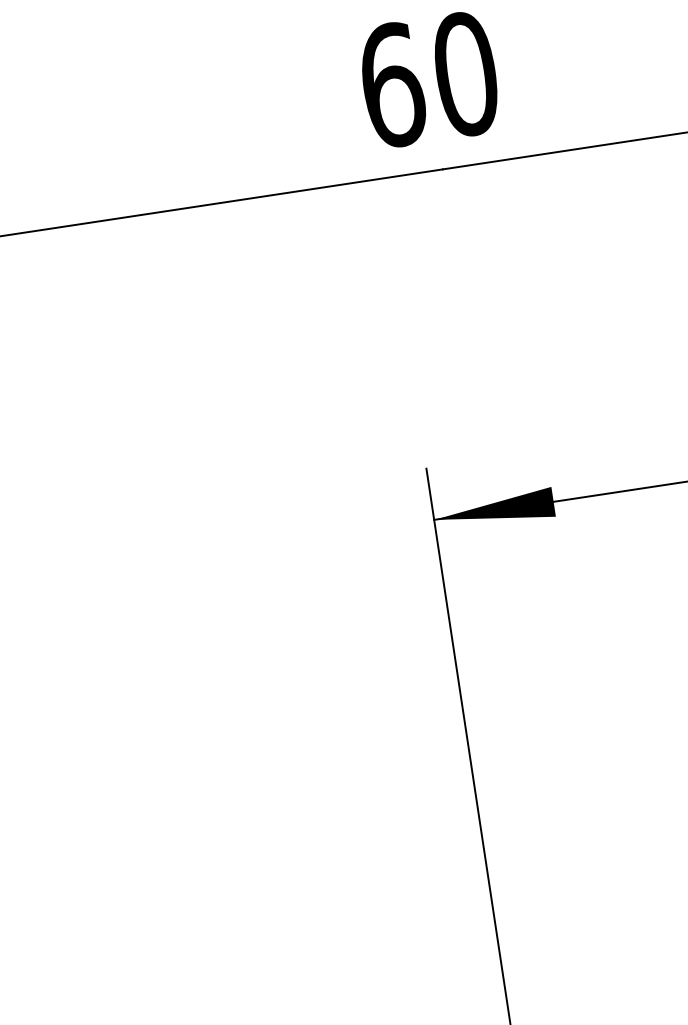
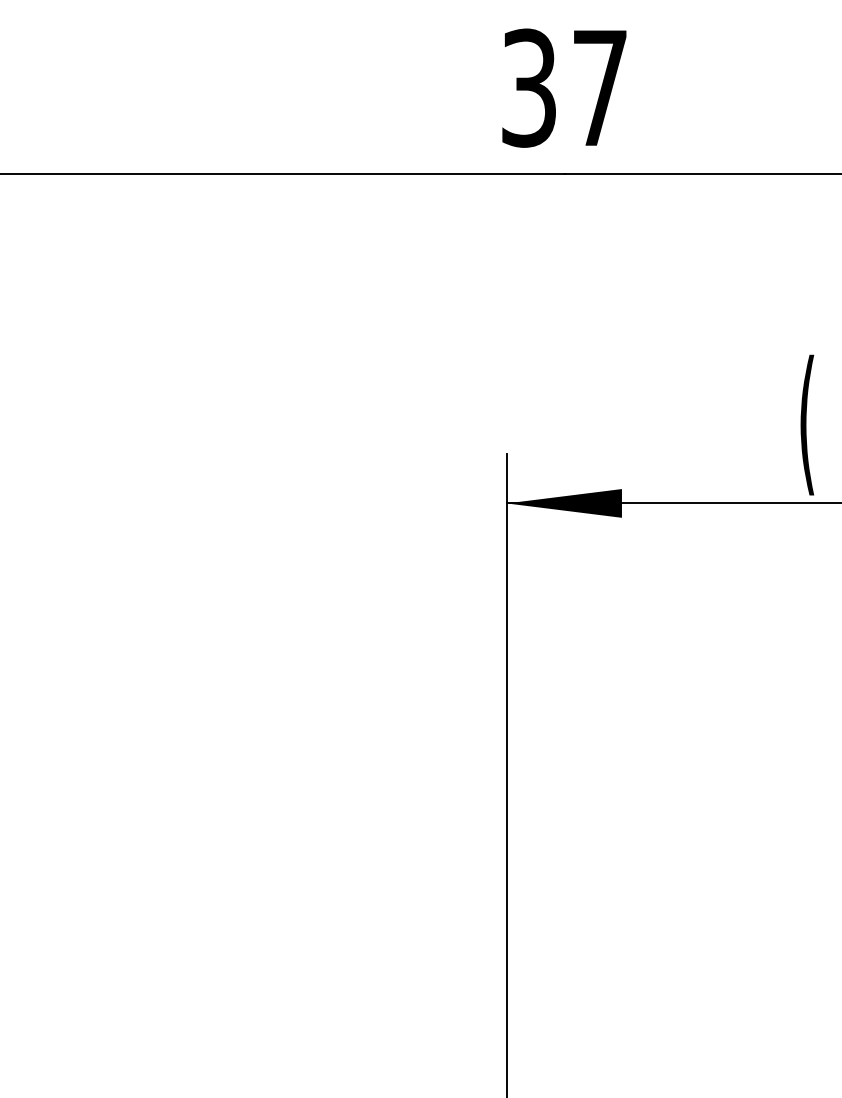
text: (428, 79) -> (564, 87), 60 -> 37

